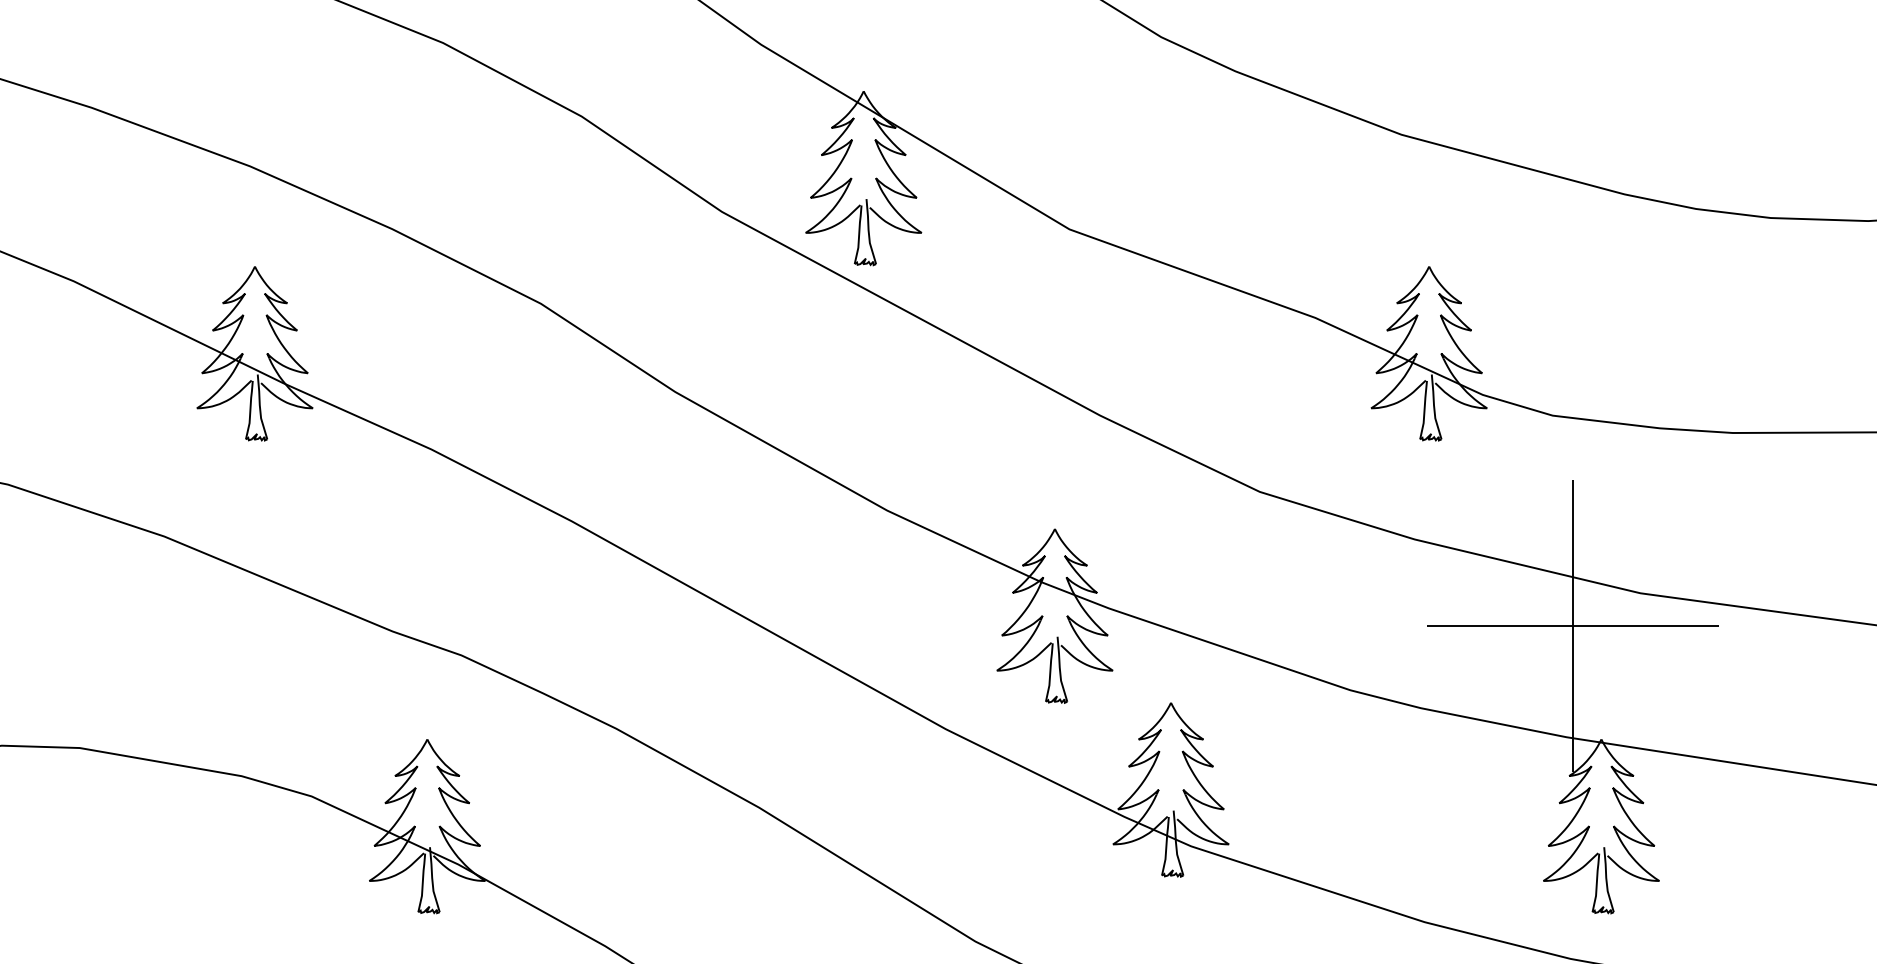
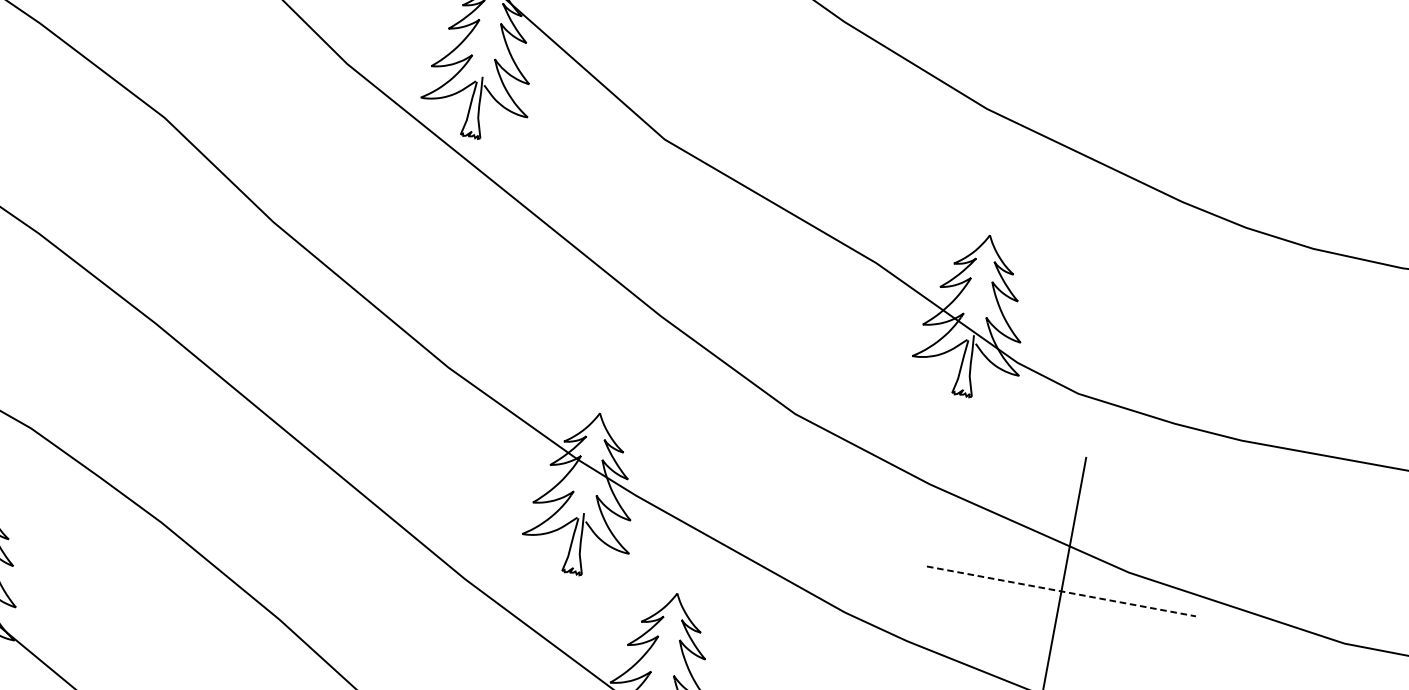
line: (1573, 626) -> (1061, 591), solid -> dashed

